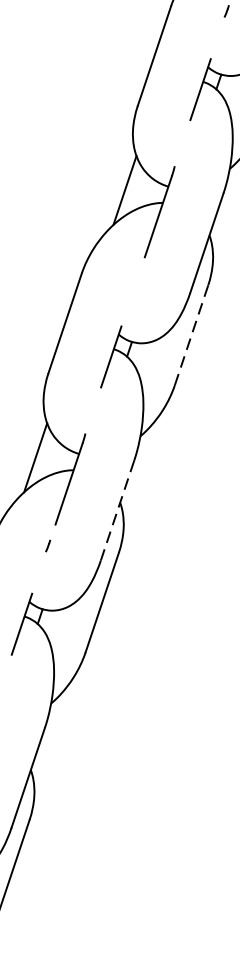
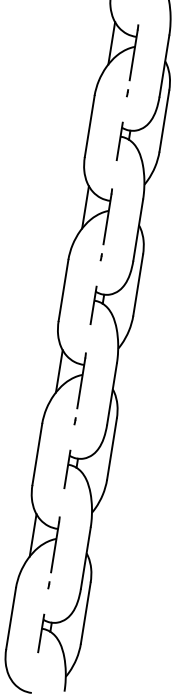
part: (136, 278) -> (100, 257), added
line: (191, 336) -> (138, 285), dashed -> solid
line: (118, 511) -> (112, 394), dashed -> solid

